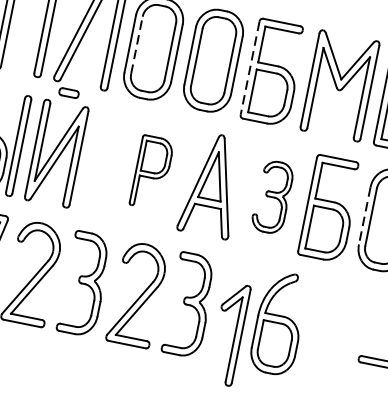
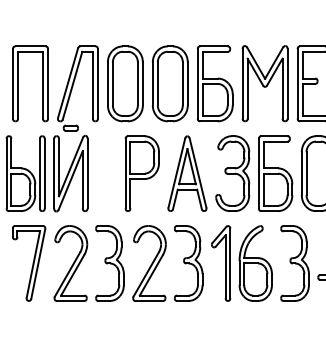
line: (136, 44) -> (112, 83), dashed -> solid
line: (249, 67) -> (197, 83), dashed -> solid
part: (150, 172) -> (141, 173), size x1.43
part: (272, 196) -> (232, 173), size x1.43
line: (364, 216) -> (301, 174), dashed -> solid
part: (330, 333) -> (294, 263), added
part: (229, 334) -> (221, 263), moved

